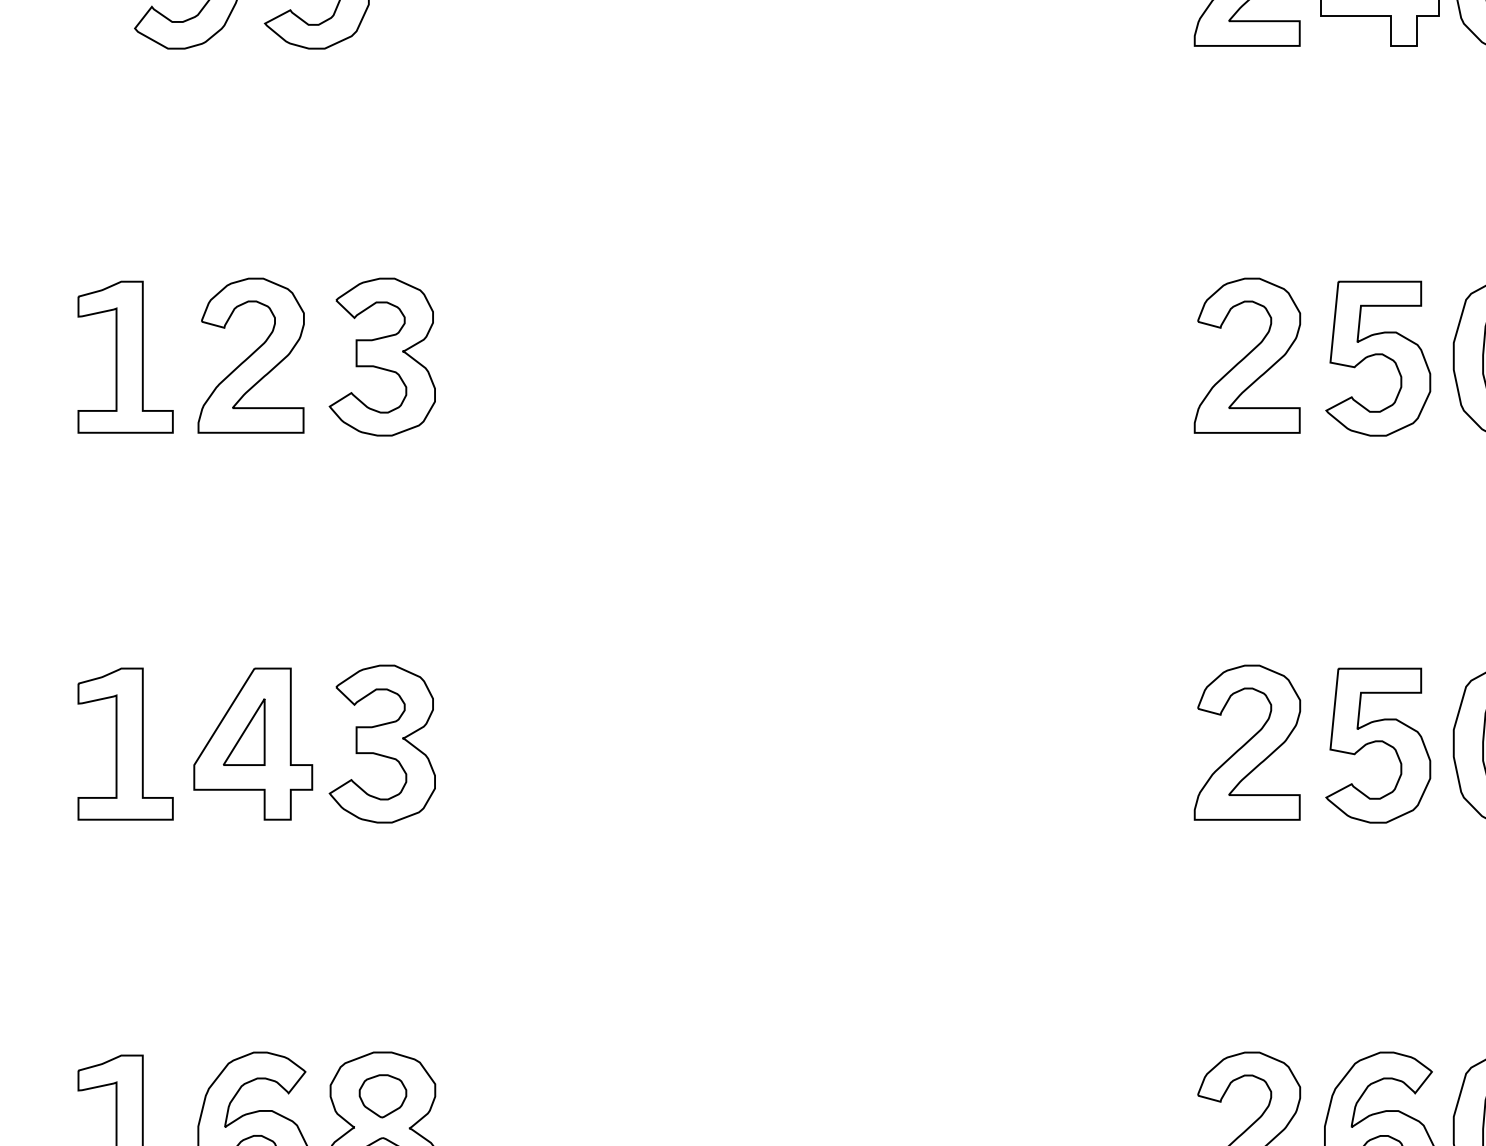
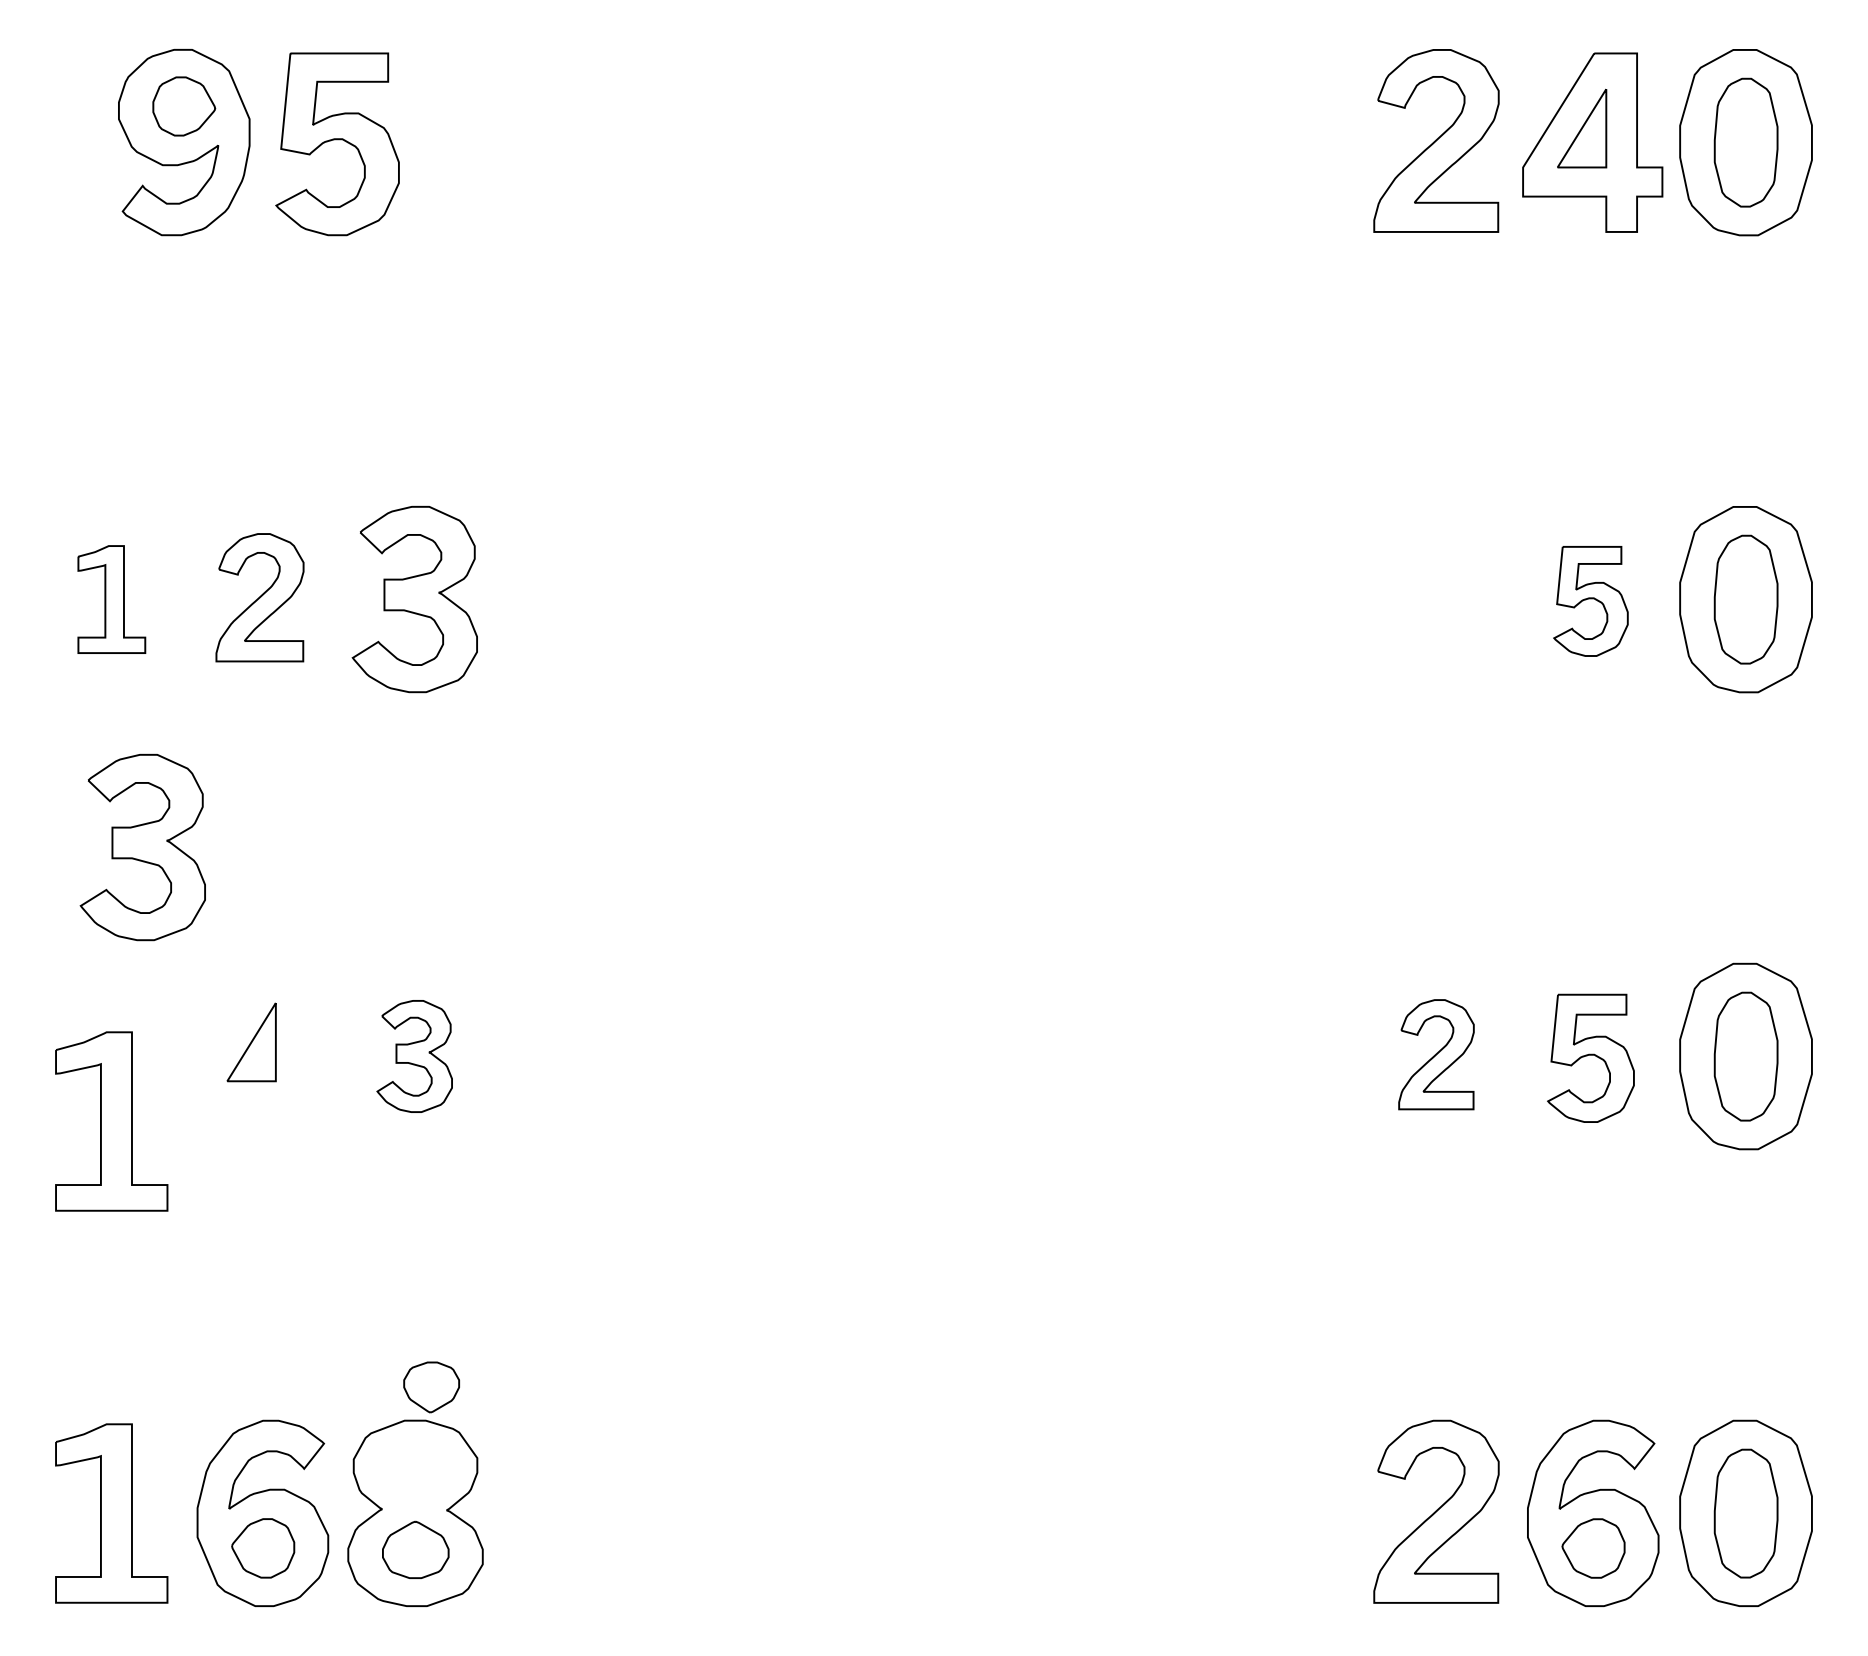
part: (250, 355) -> (259, 597), size x0.7
part: (1247, 355) -> (1436, 597), removed
part: (125, 357) -> (111, 599), size x0.6
part: (1377, 358) -> (1590, 601), size x0.6
part: (151, 567) -> (142, 847), added
part: (1247, 742) -> (1436, 1054), size x0.6
part: (125, 744) -> (111, 1121), moved
part: (252, 744) -> (261, 1056), removed
part: (382, 744) -> (414, 1056), size x0.6
part: (1377, 745) -> (1590, 1058), size x0.7
part: (382, 1096) -> (431, 1387), moved

